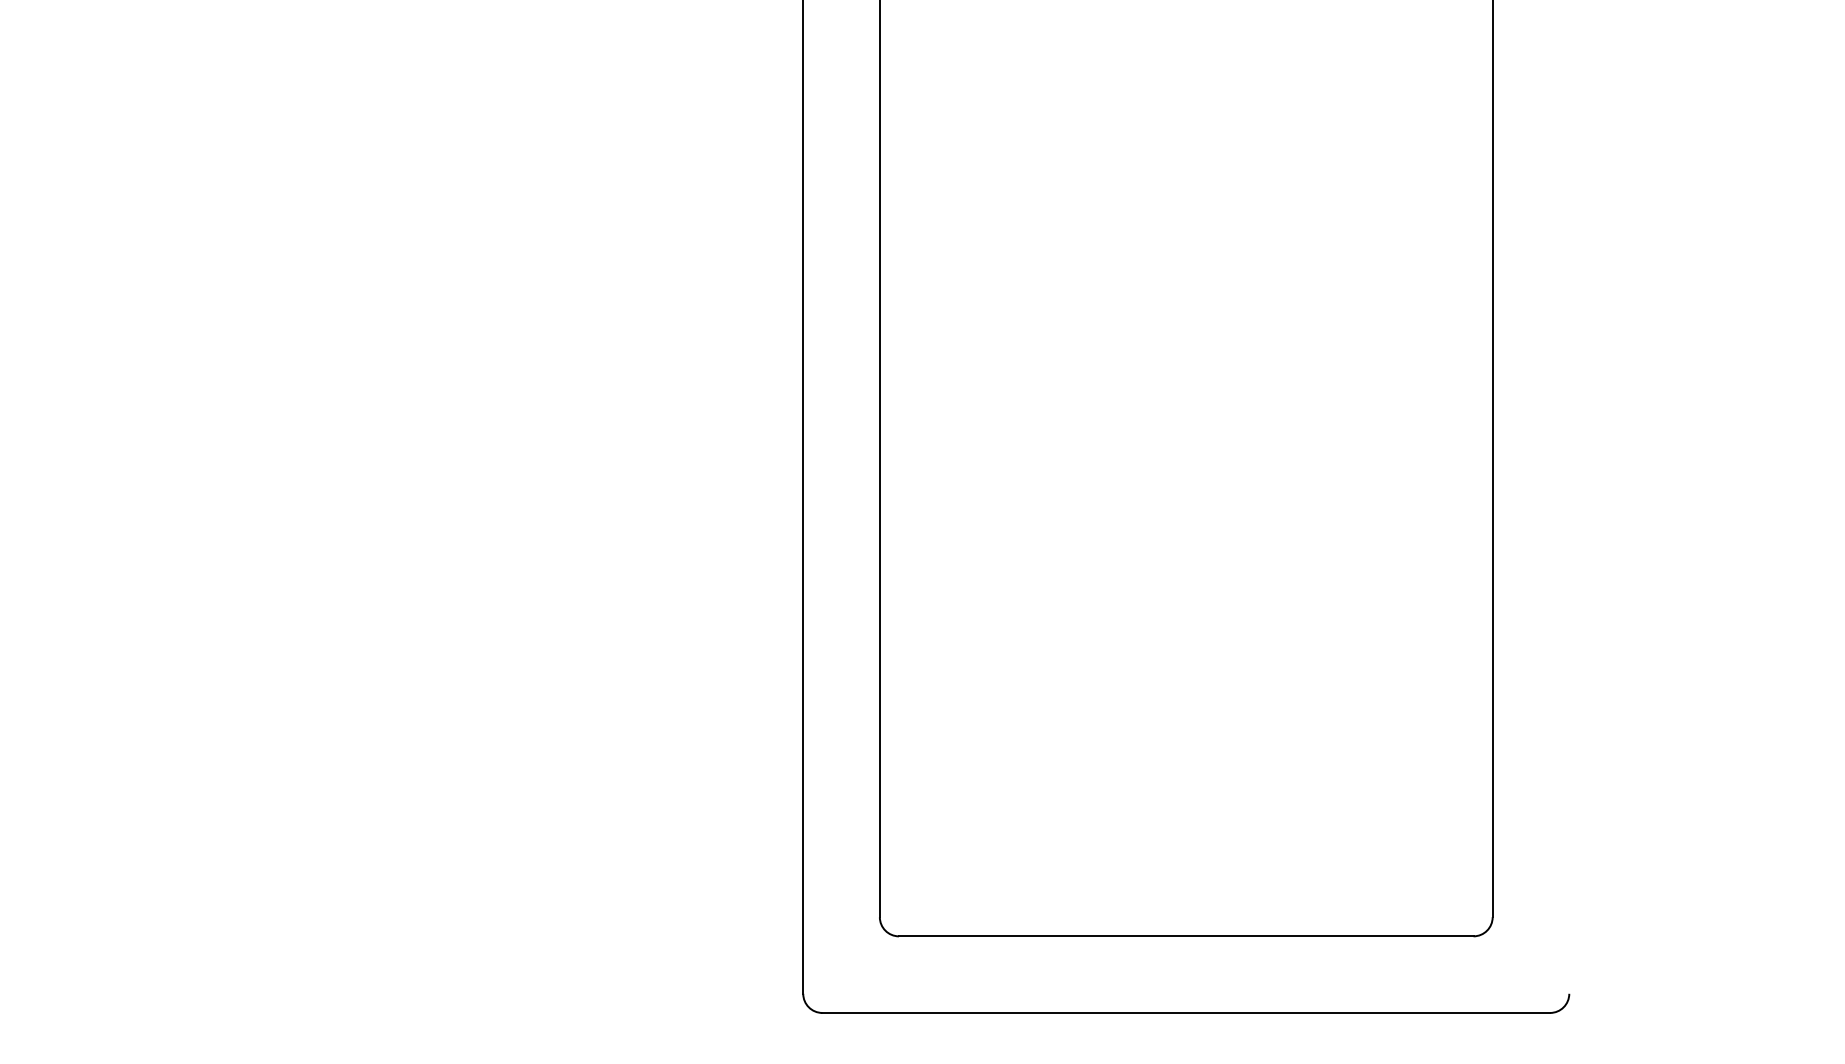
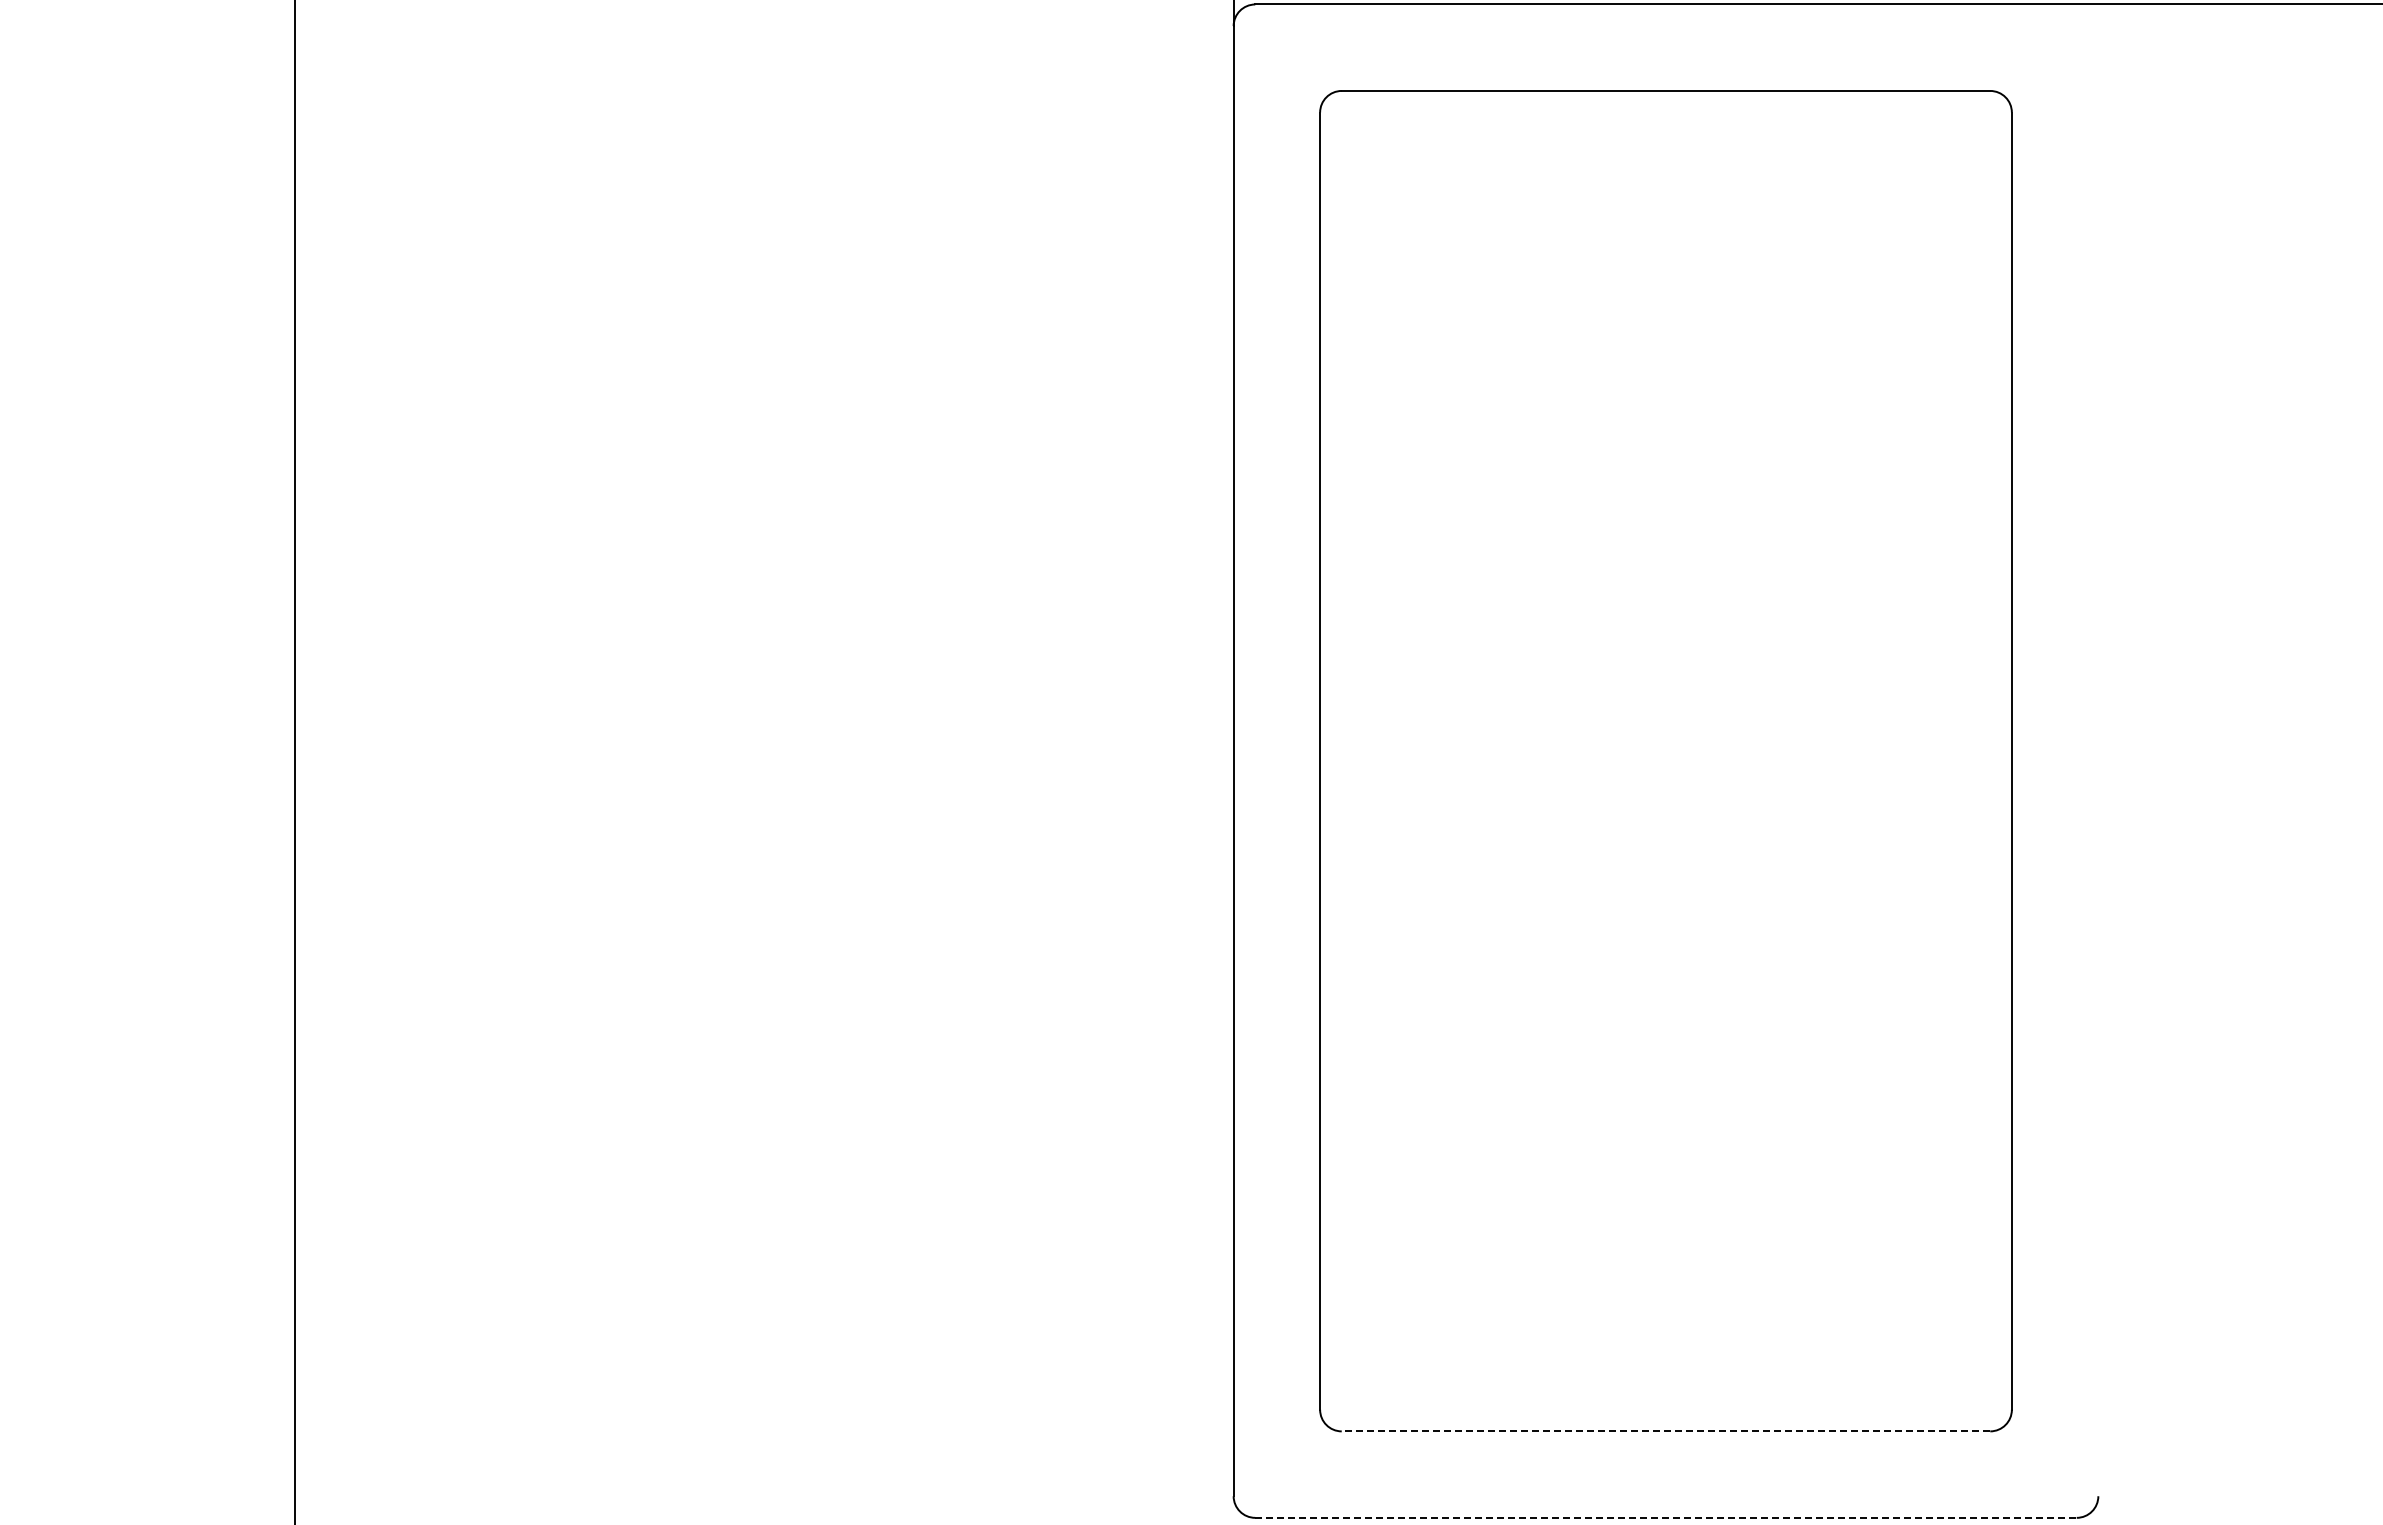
line: (1185, 936) -> (1665, 1431), solid -> dashed
line: (1186, 1012) -> (1666, 1517), solid -> dashed

